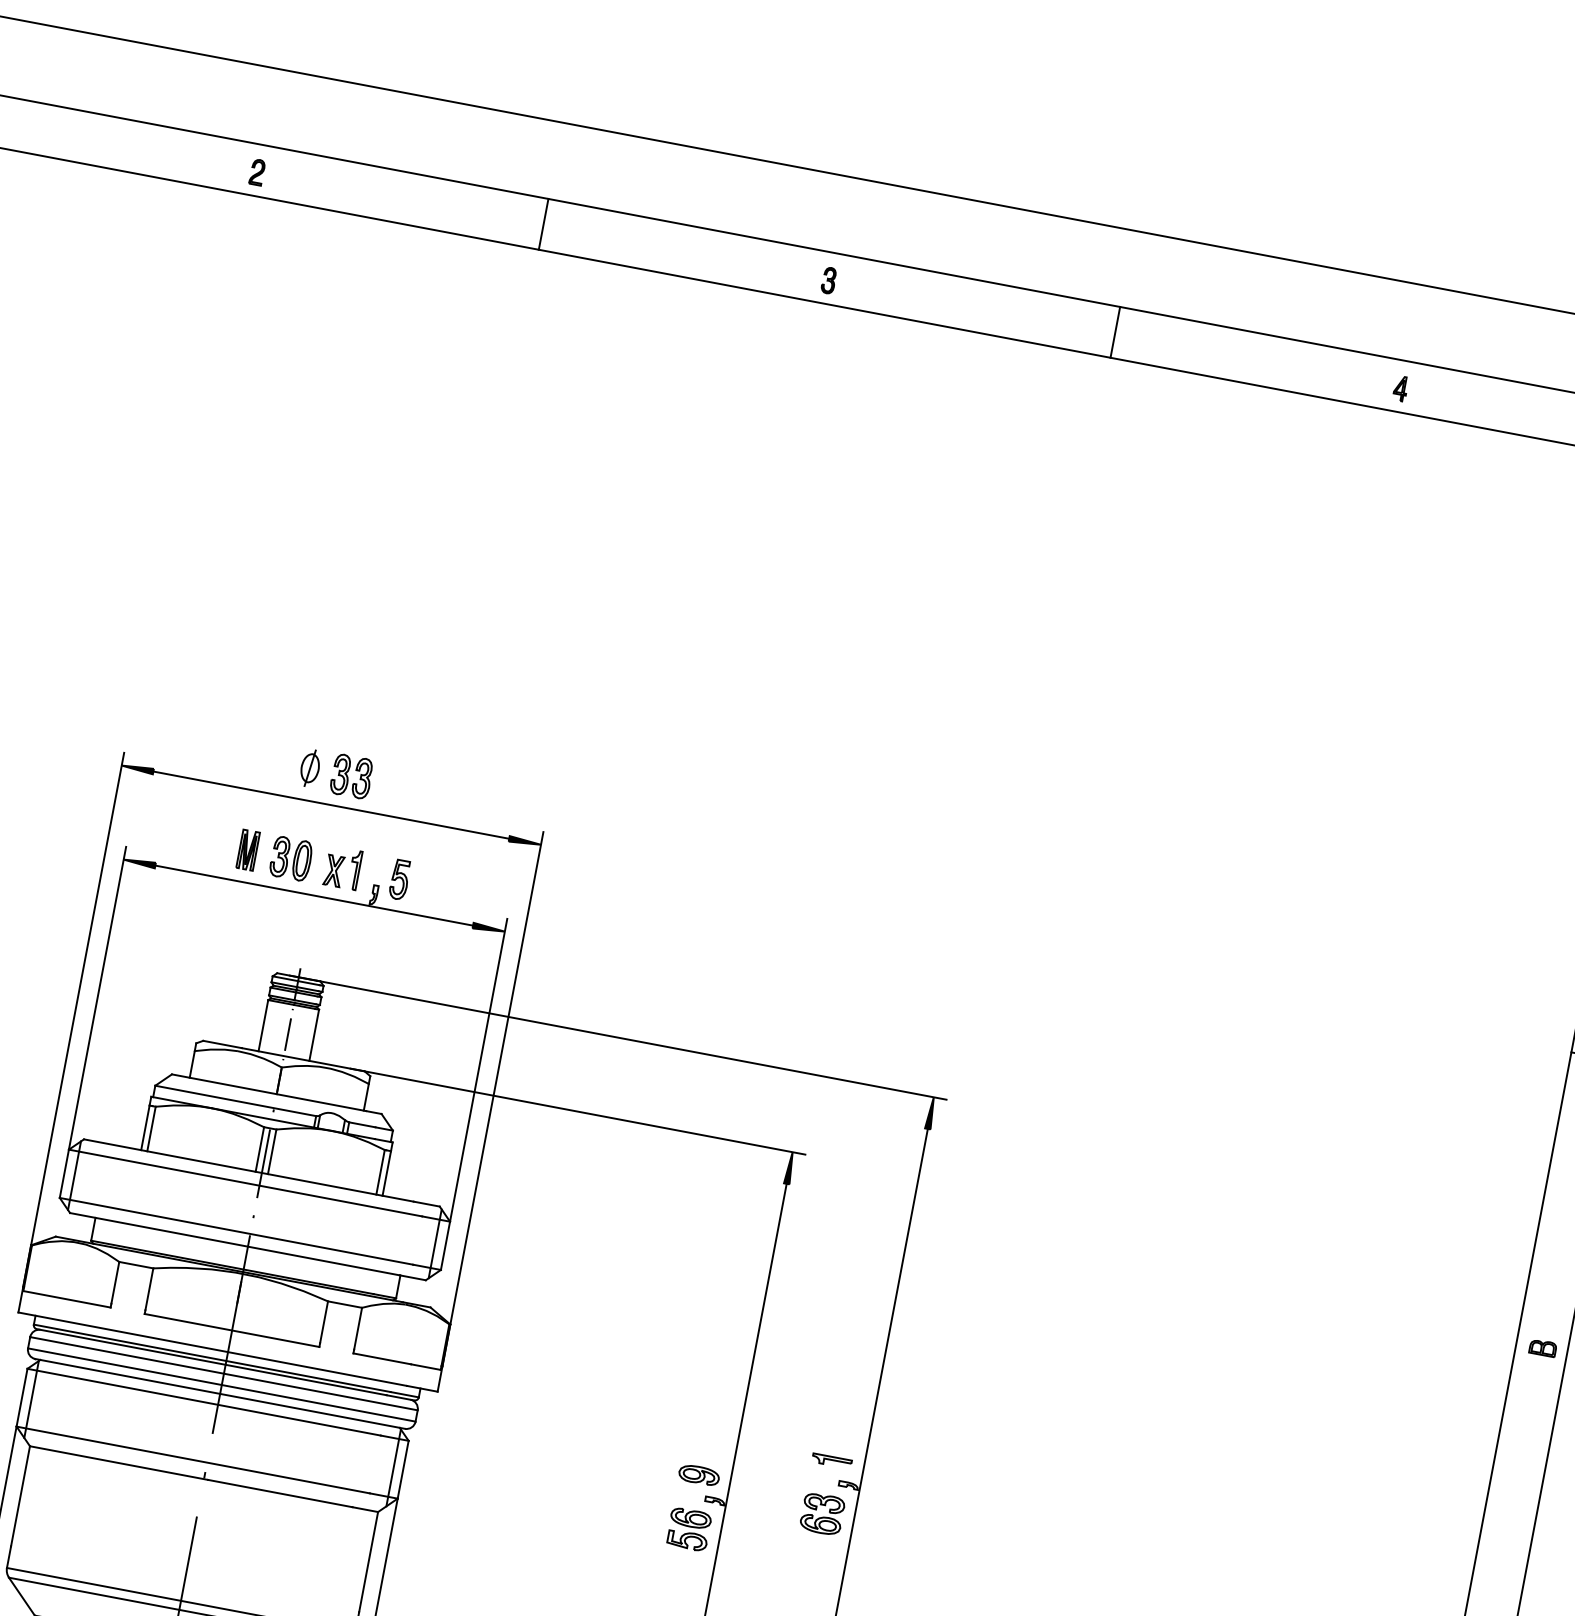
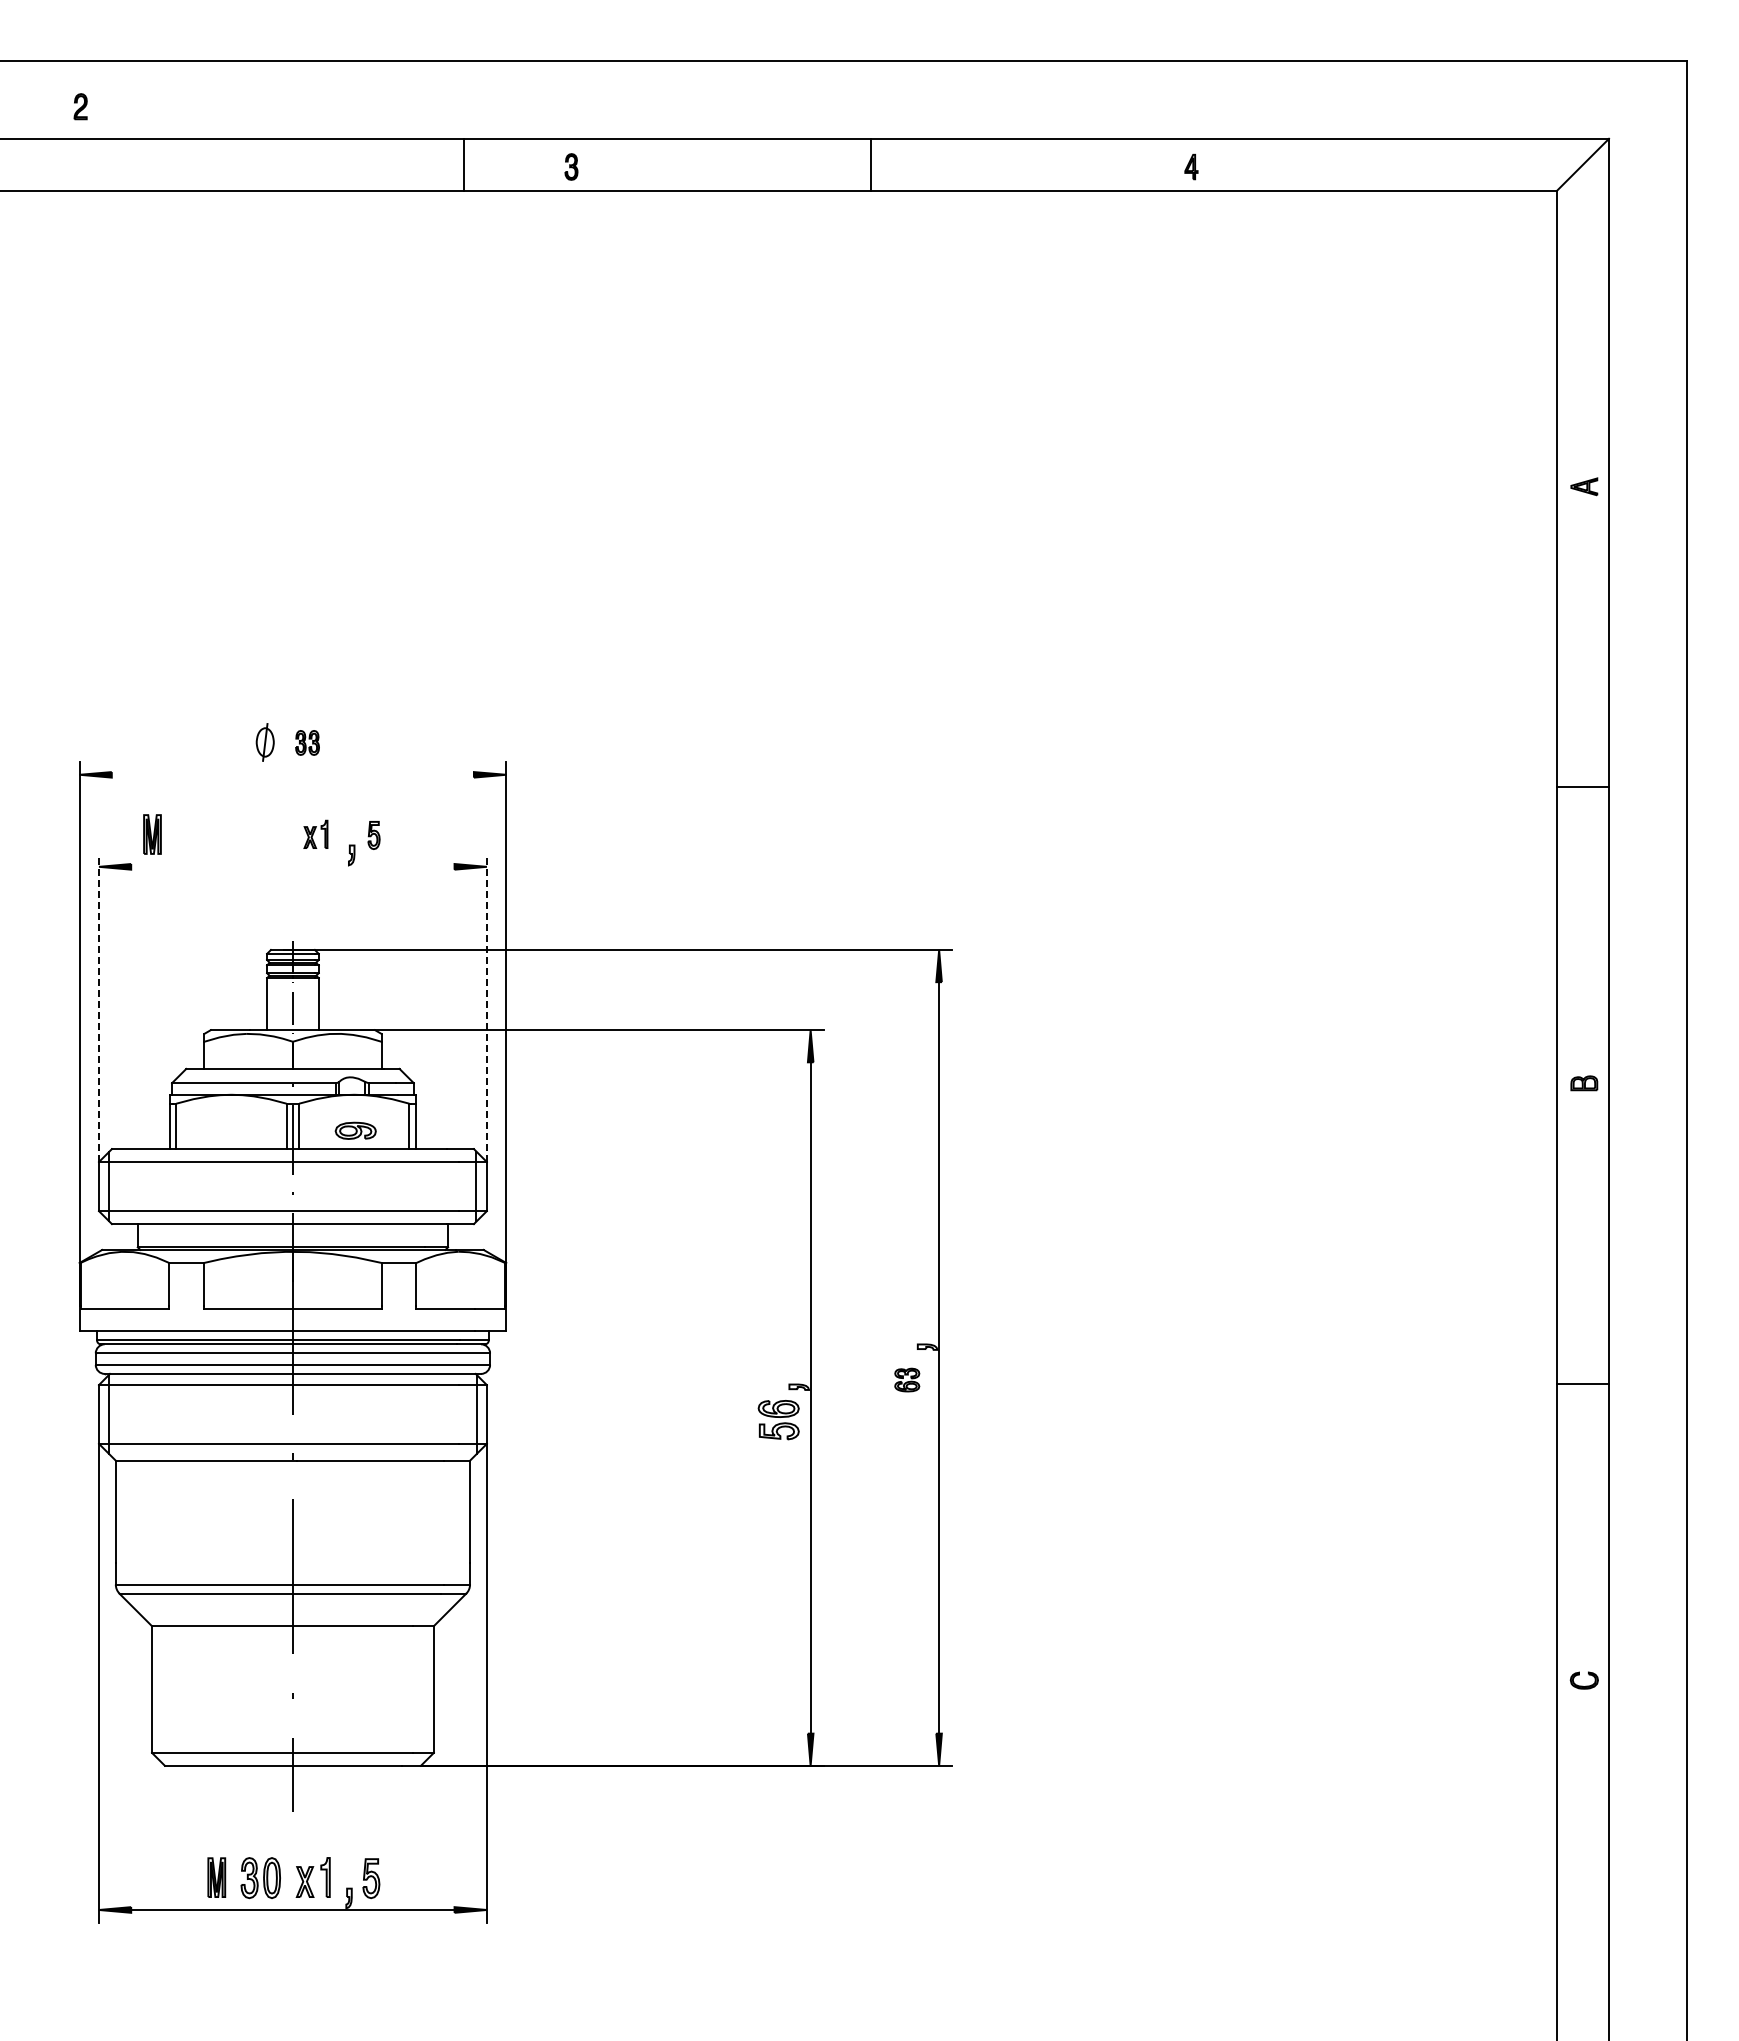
part: (257, 172) -> (80, 106), moved
line: (543, 224) -> (463, 164), moved
part: (829, 280) -> (571, 166), moved
line: (1115, 332) -> (871, 164), moved
part: (1400, 388) -> (1191, 166), moved
part: (351, 776) -> (307, 742), size x0.6
line: (331, 804) -> (292, 774), removed
part: (248, 850) -> (152, 834), moved
part: (291, 858) -> (263, 834), removed
part: (342, 868) -> (315, 834), size x0.7
part: (399, 879) -> (373, 835), size x0.7
line: (313, 895) -> (292, 866), removed
line: (98, 997) -> (99, 1007), solid -> dashed
line: (478, 1069) -> (486, 1007), solid -> dashed
part: (831, 1461) -> (906, 1326), removed
part: (699, 1474) -> (355, 1130), moved
part: (822, 1513) -> (907, 1379), size x0.6

